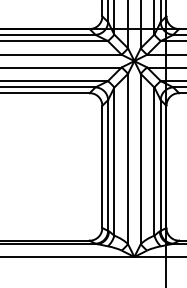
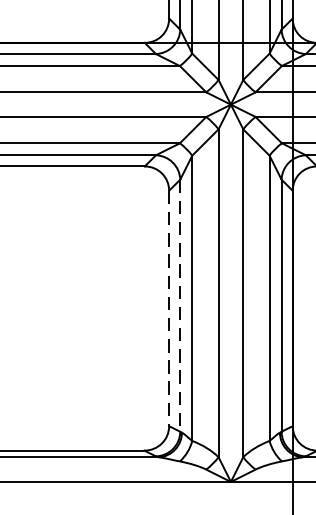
line: (108, 165) -> (181, 305), solid -> dashed
line: (102, 167) -> (169, 309), solid -> dashed

